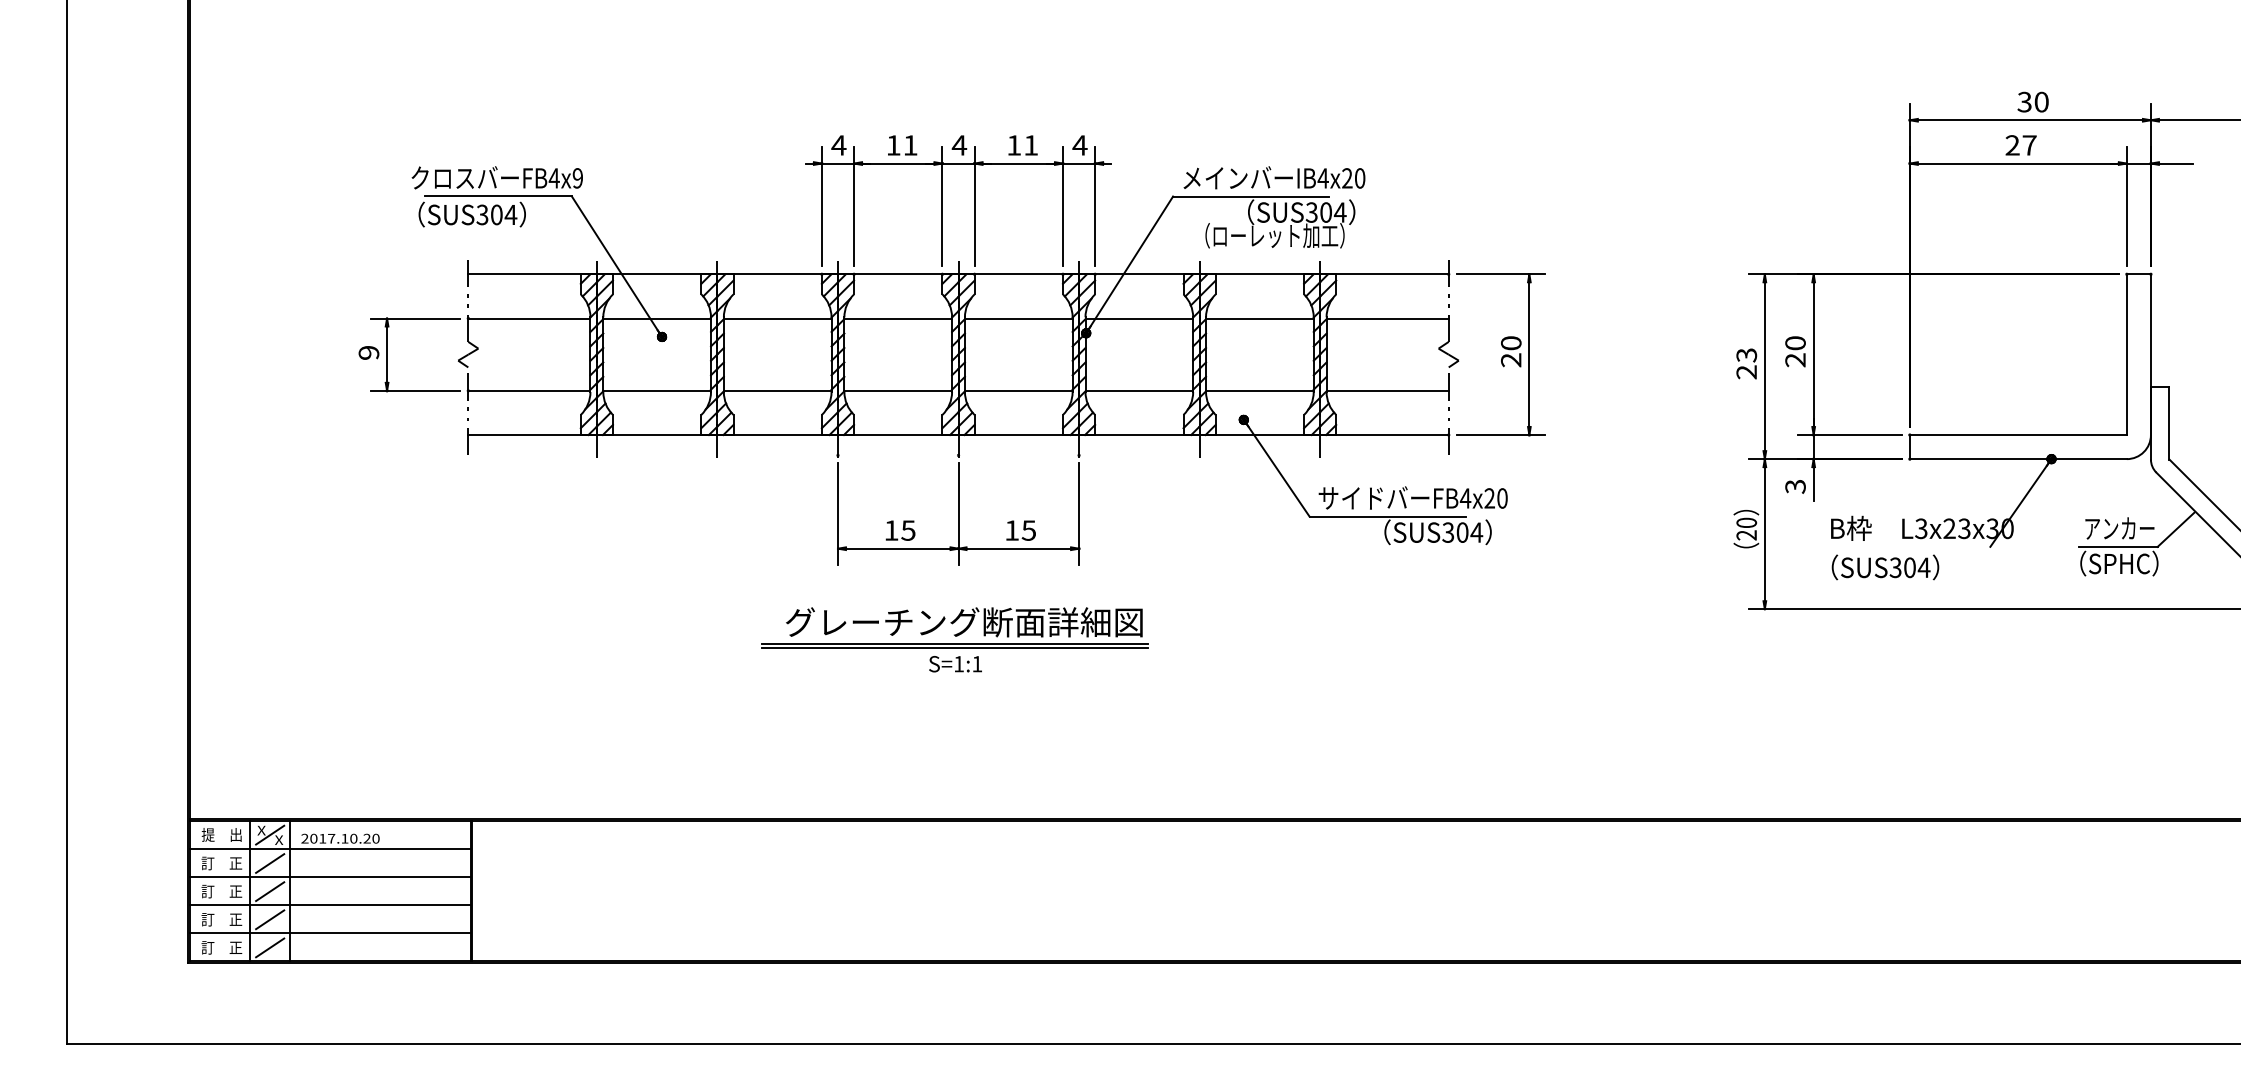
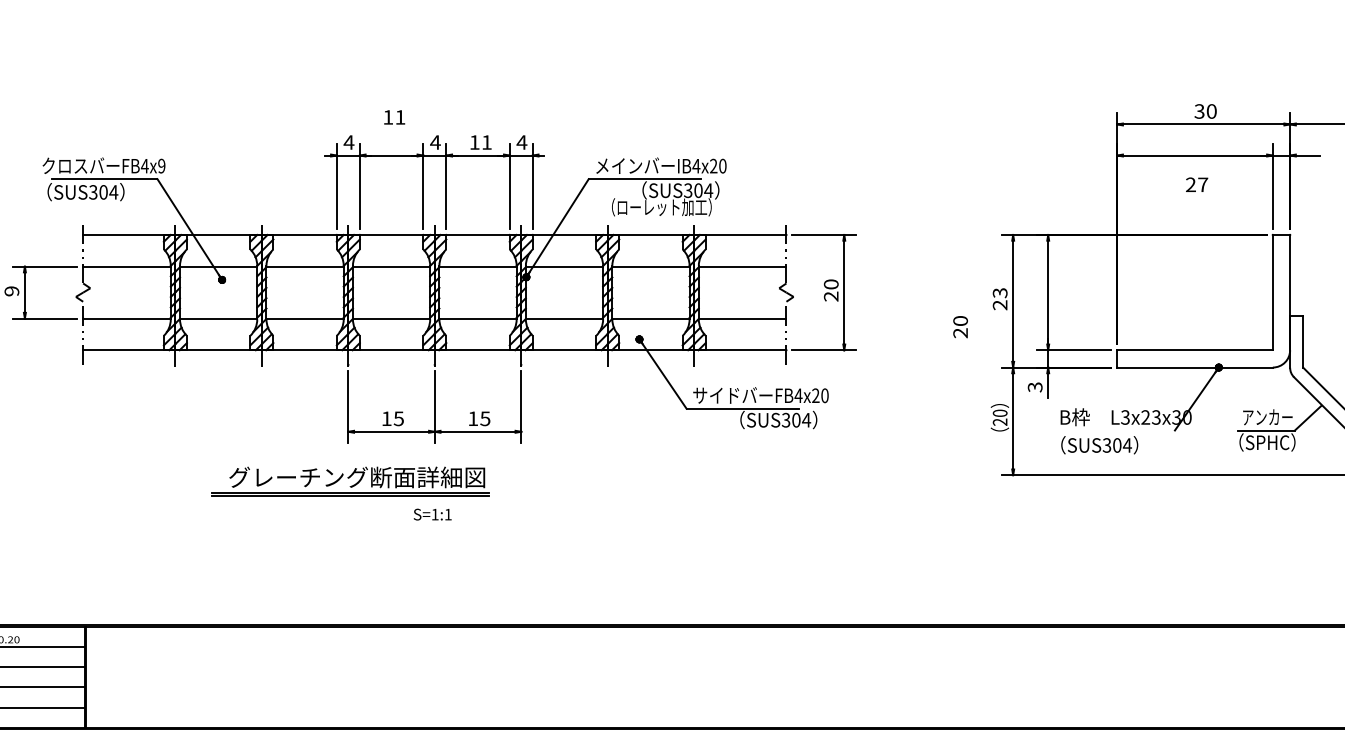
text: (902, 145) -> (394, 117), moved
text: (2020, 145) -> (1196, 184), moved
text: (1795, 351) -> (960, 326), moved
part: (954, 627) -> (350, 481), moved

